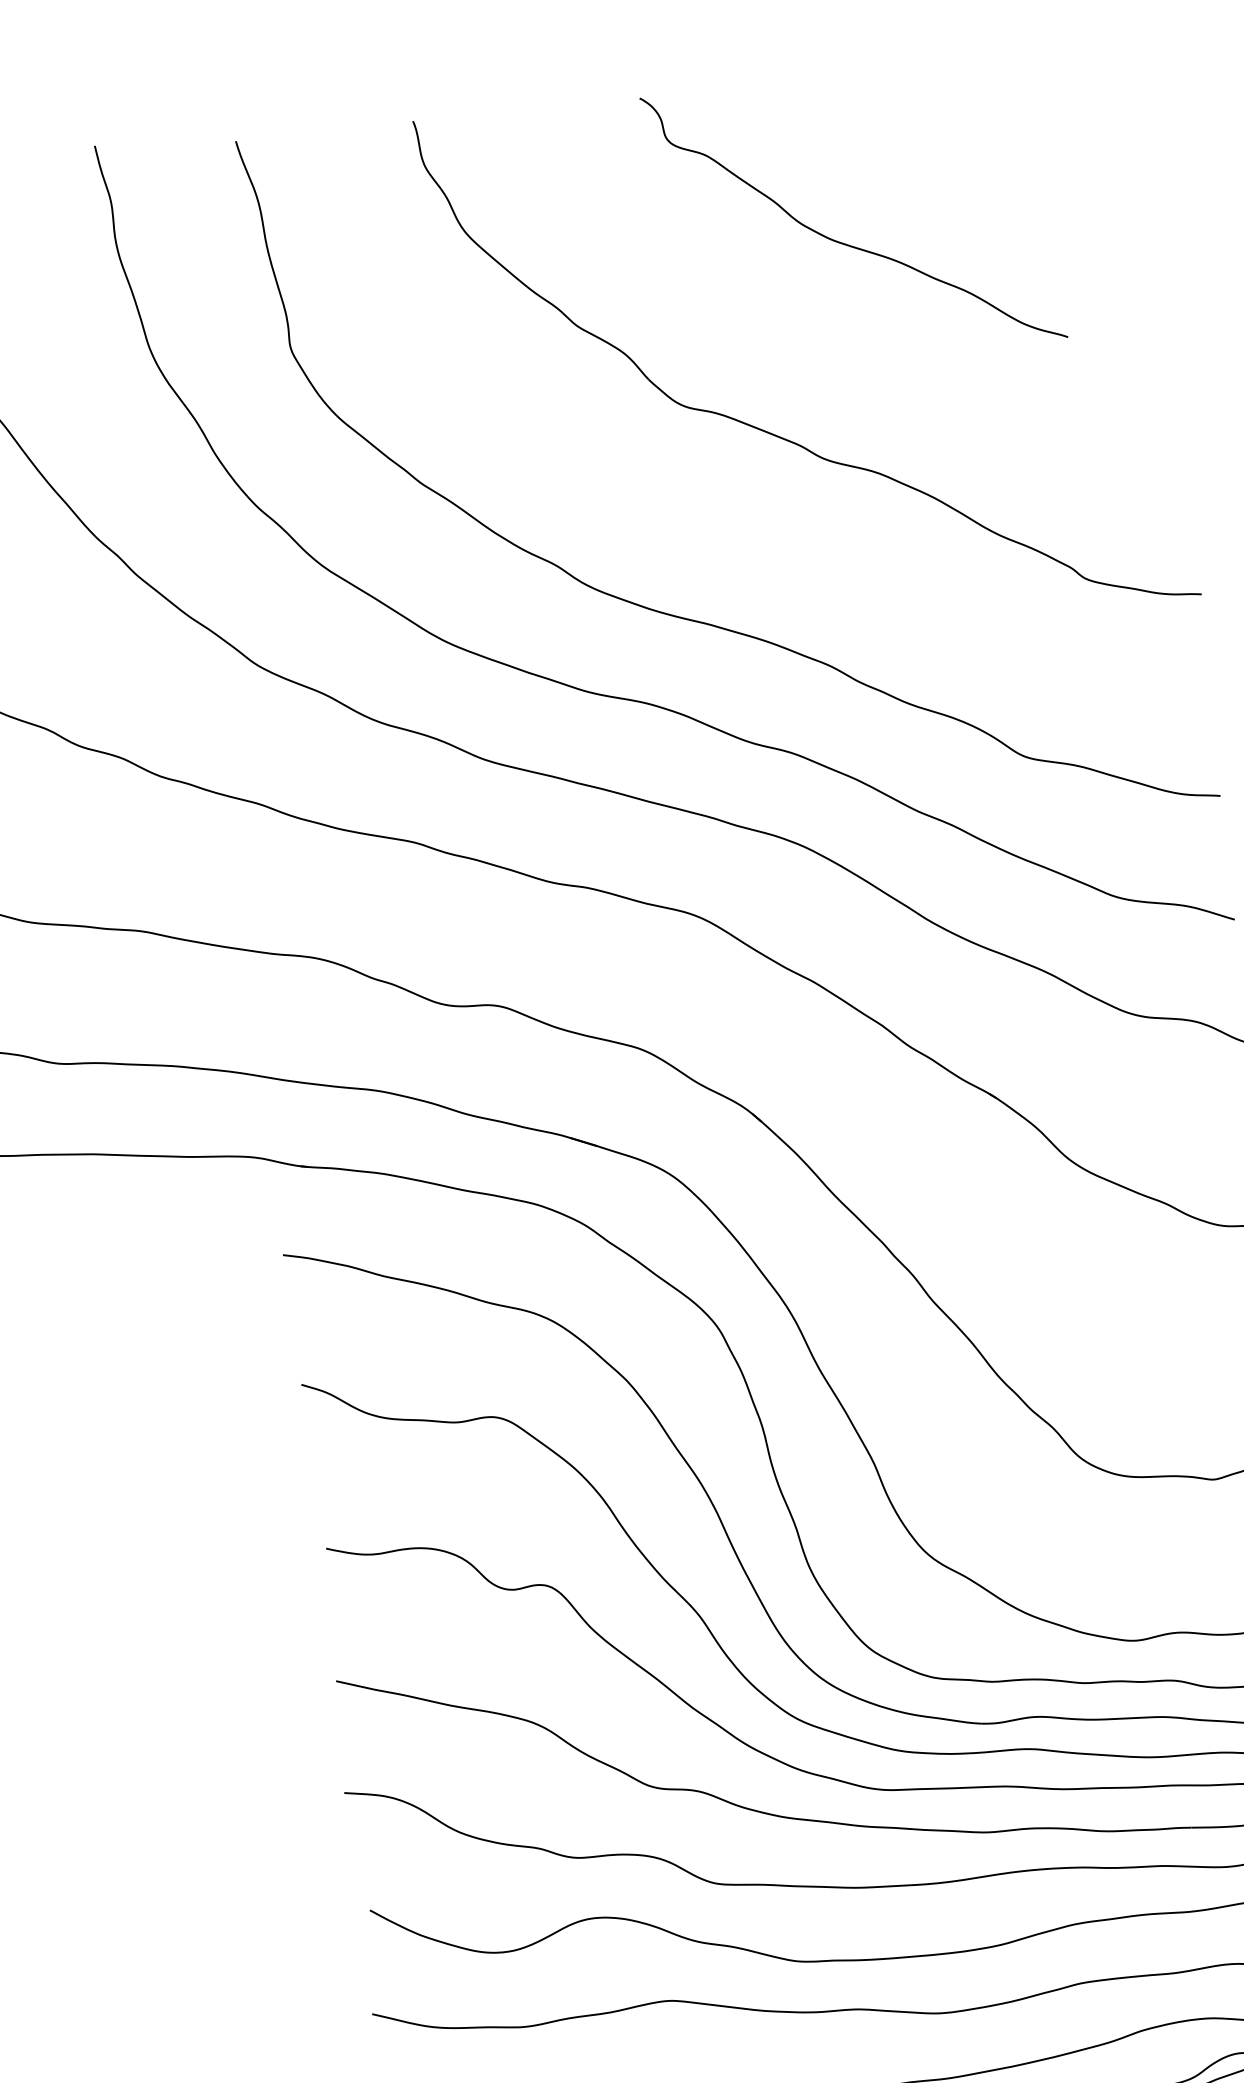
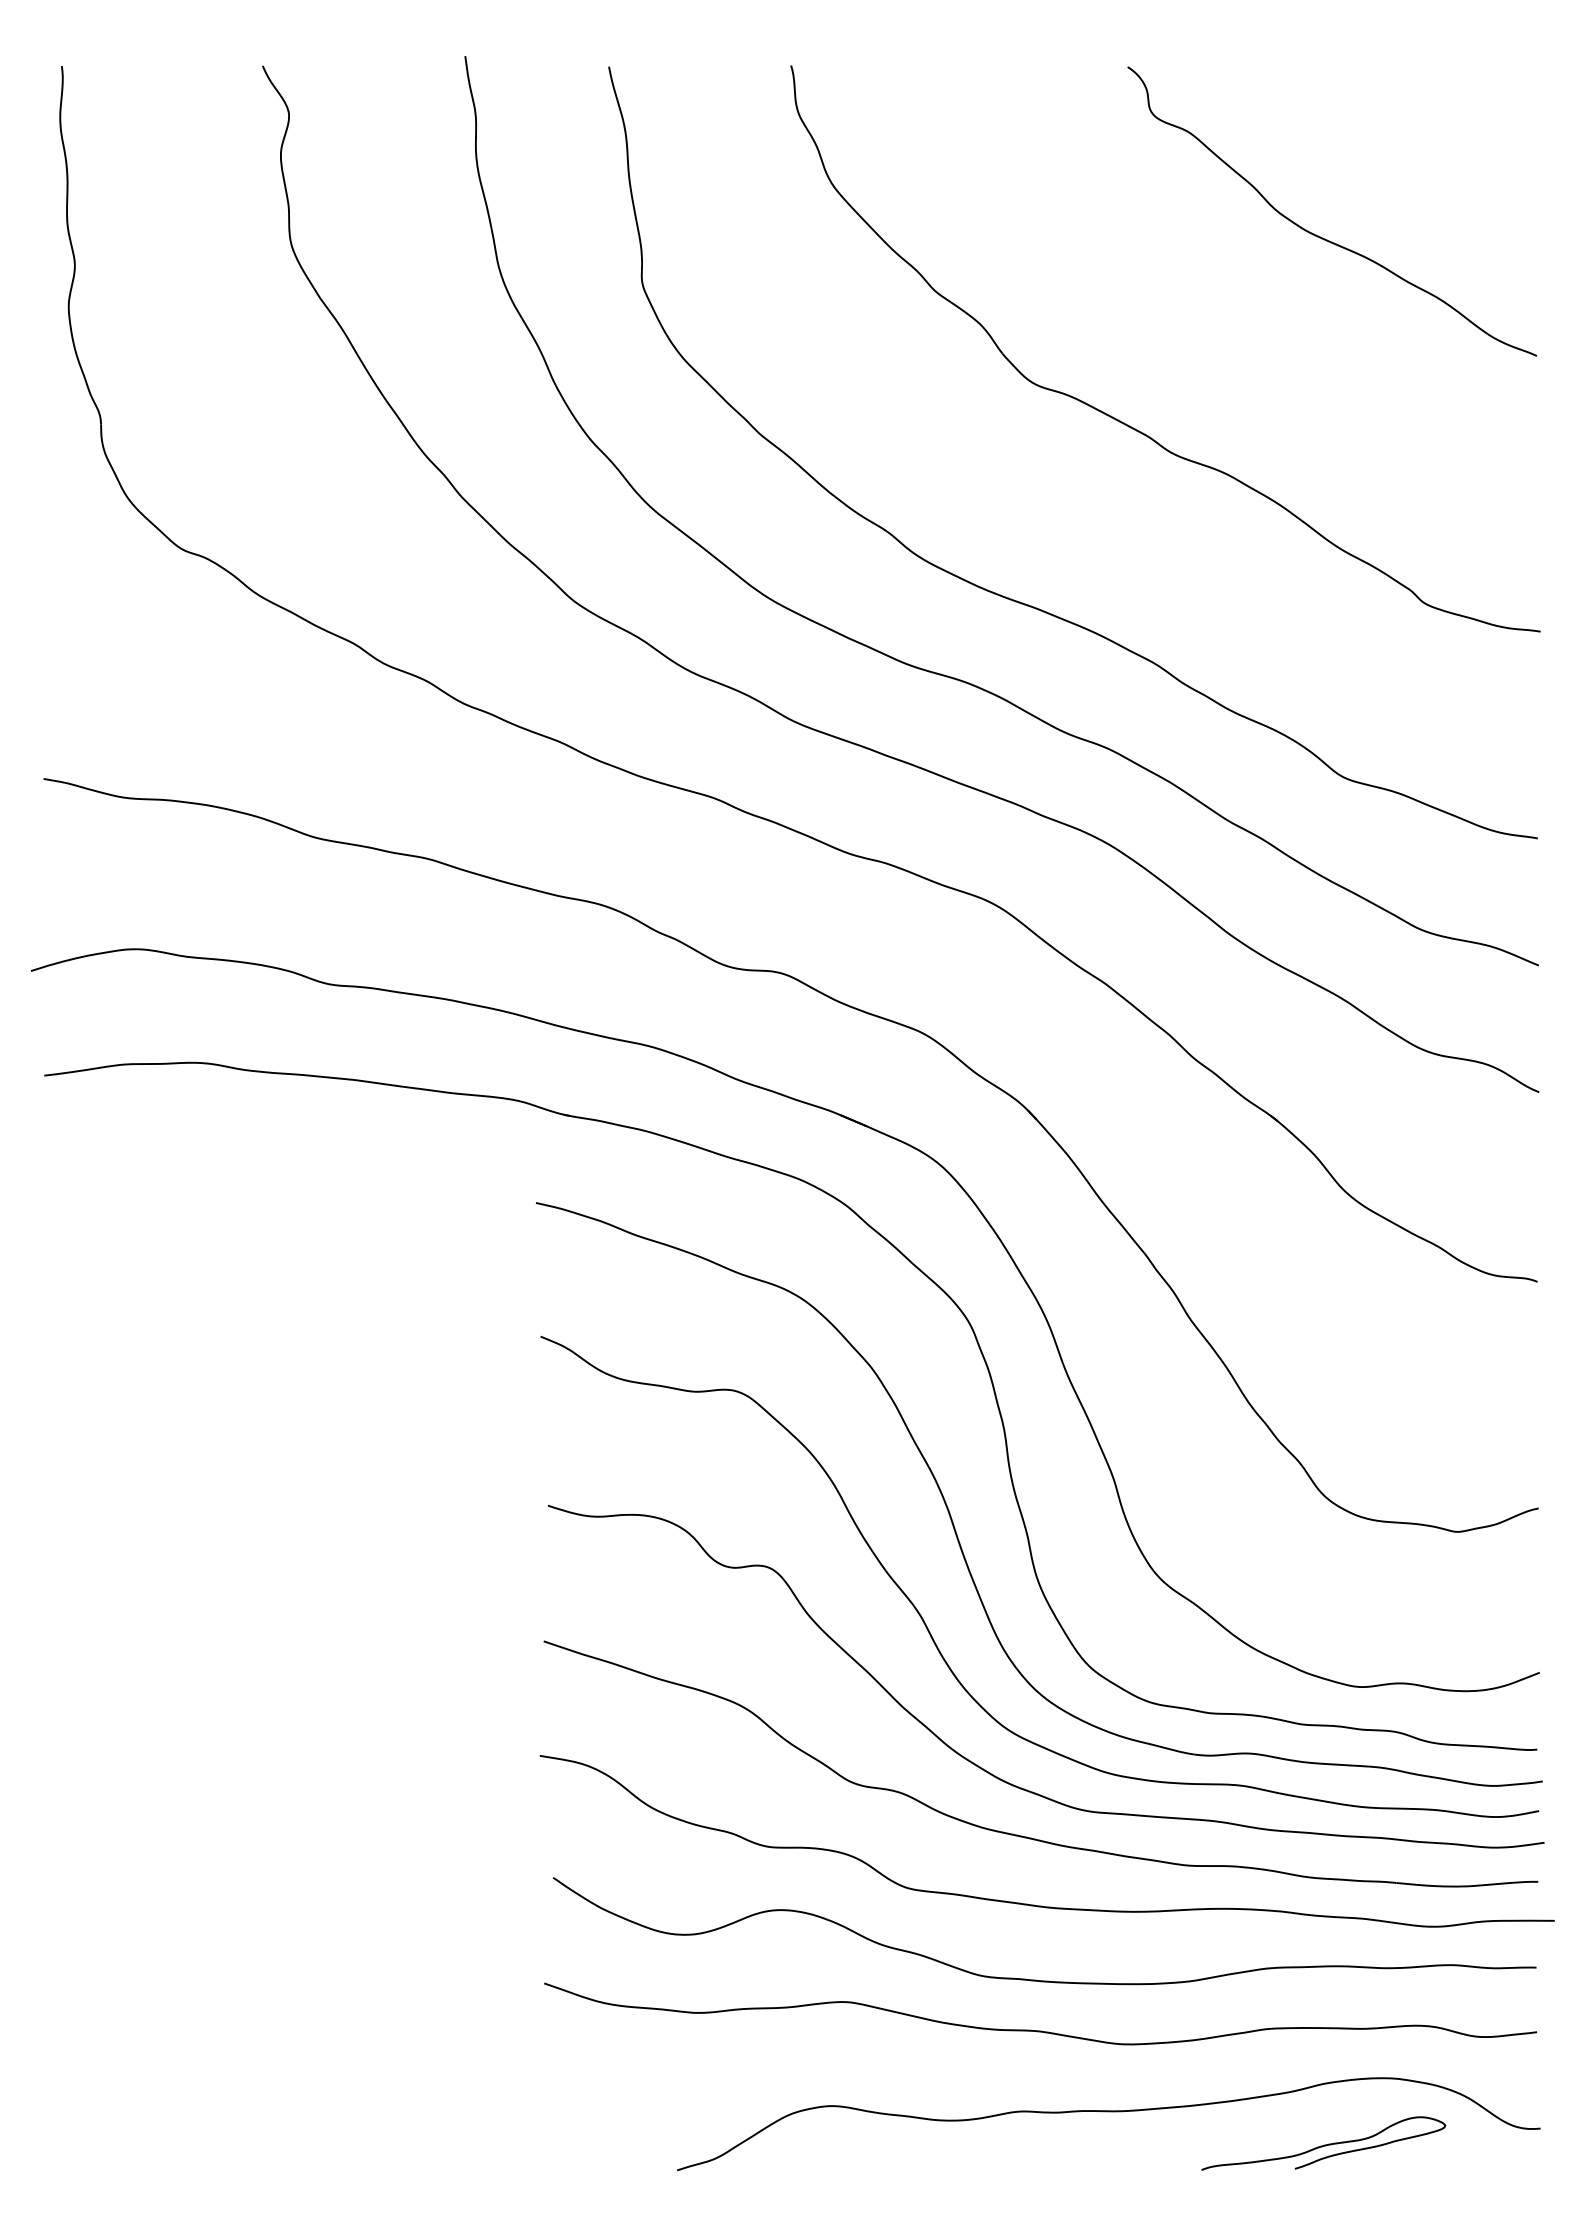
curve: (845, 243) -> (1320, 236), moved

